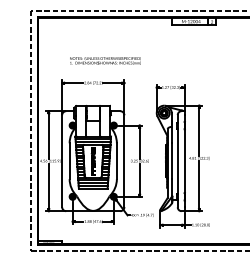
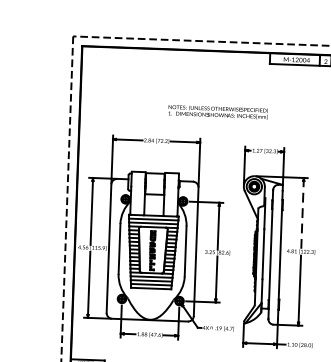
text: (105, 60) -> (218, 111), moved
line: (199, 131) -> (302, 214), solid -> dashed

